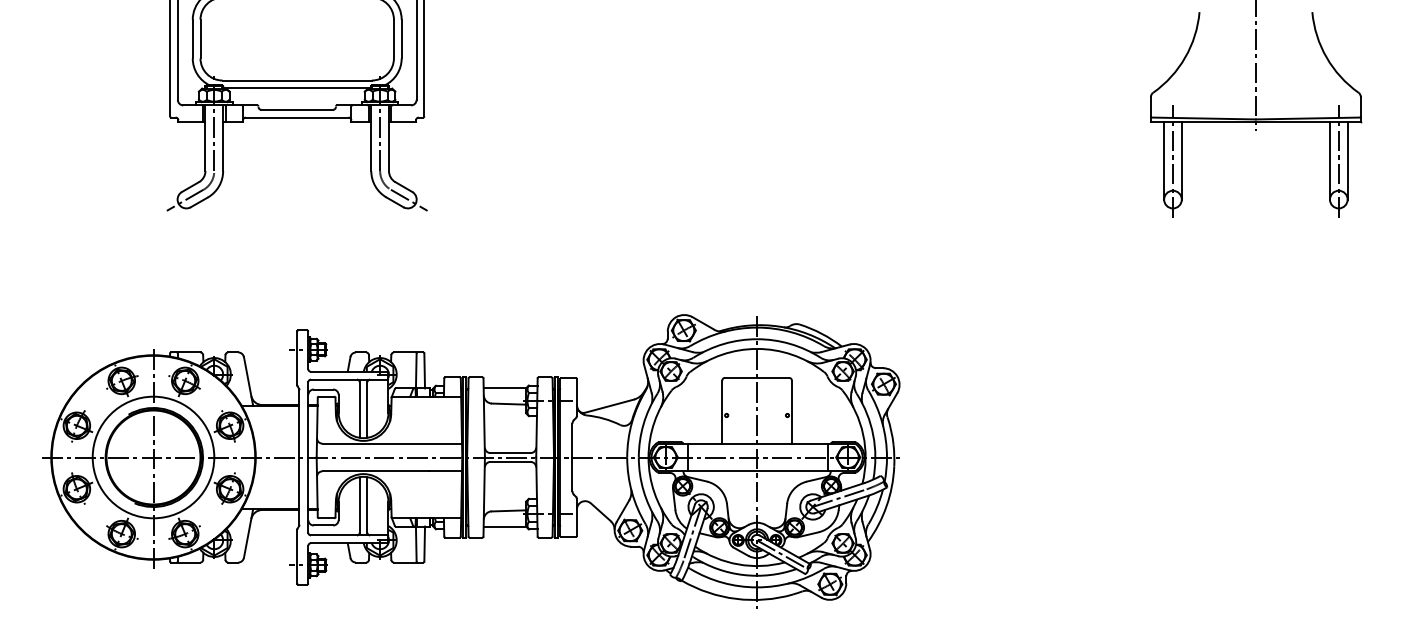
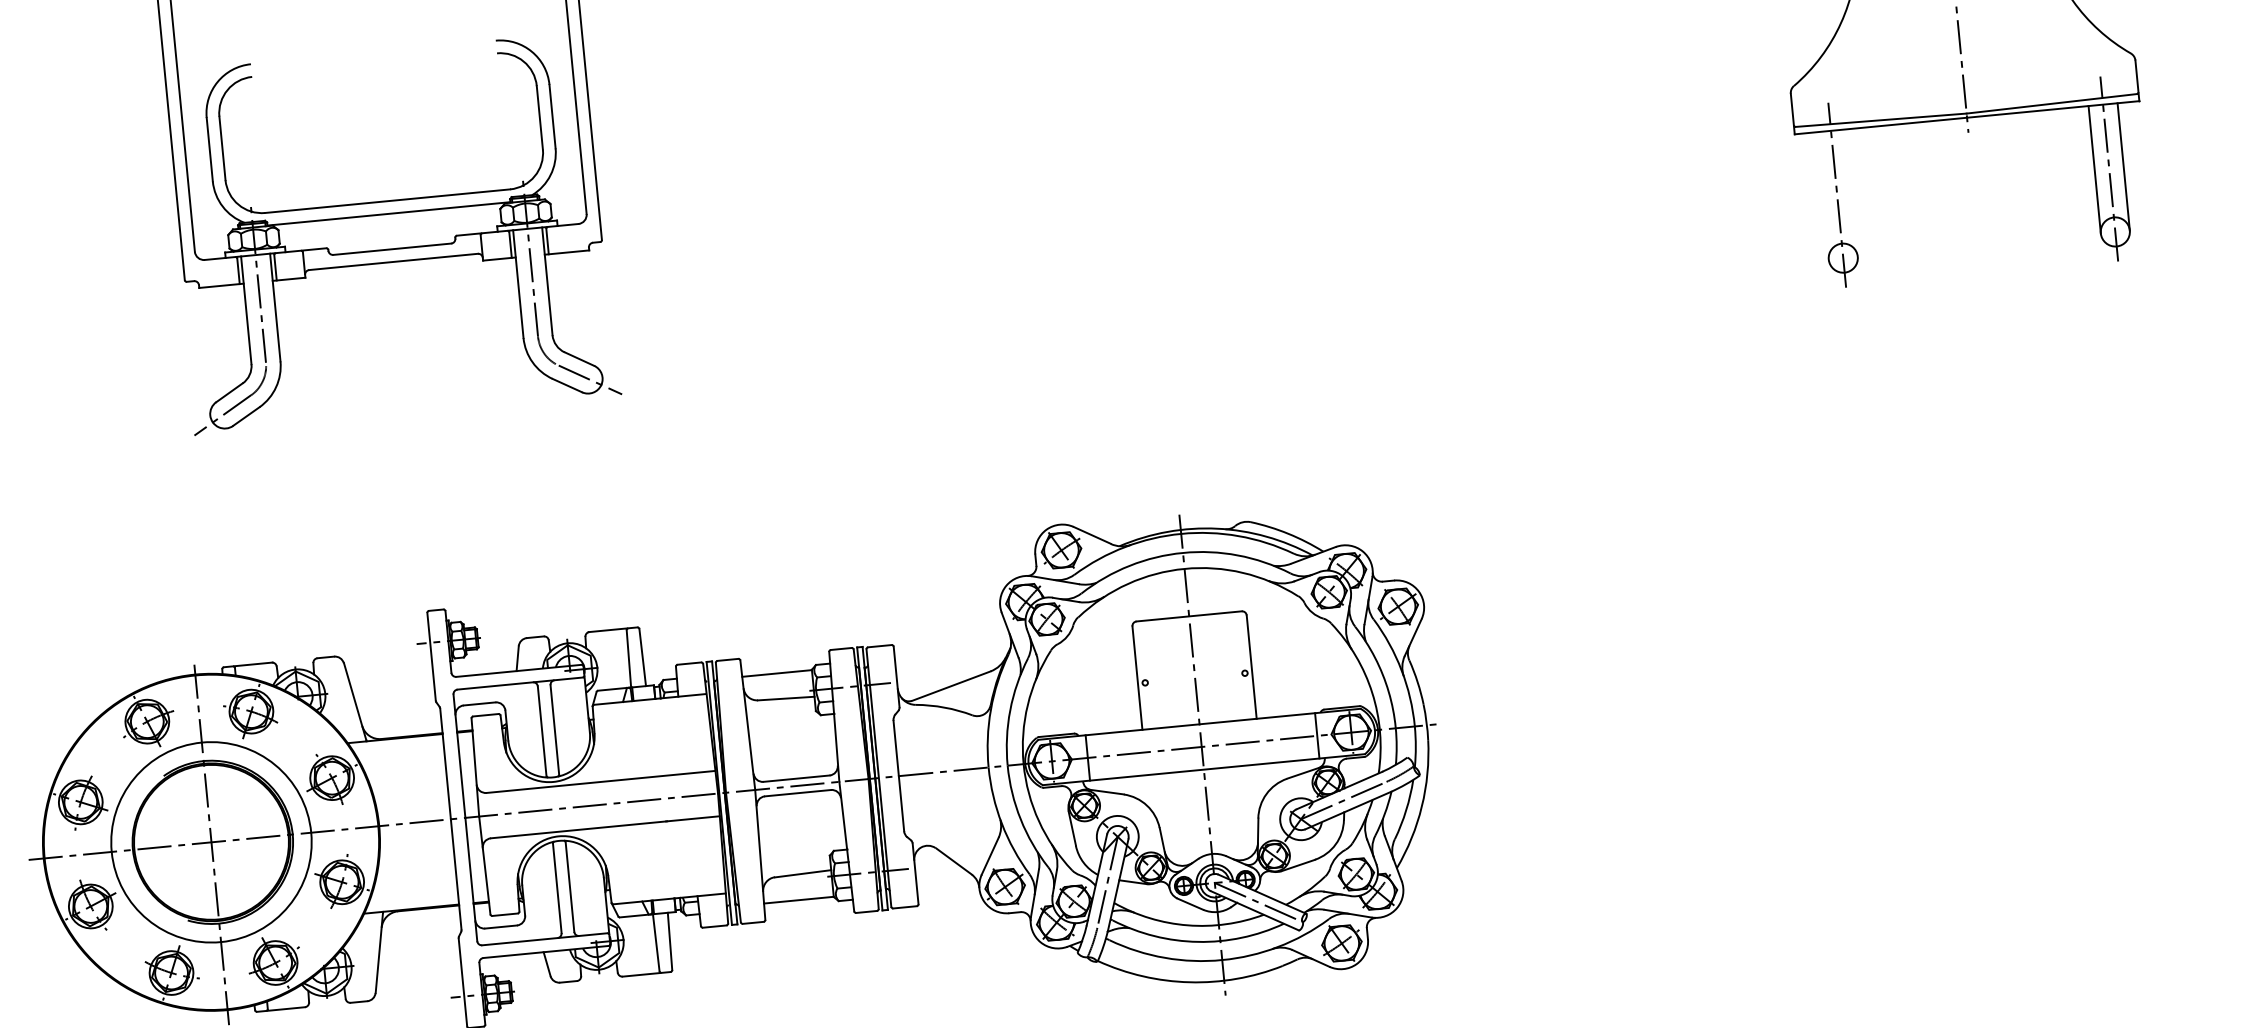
line: (1164, 160) -> (1823, 195), removed
line: (1181, 160) -> (1851, 192), removed

